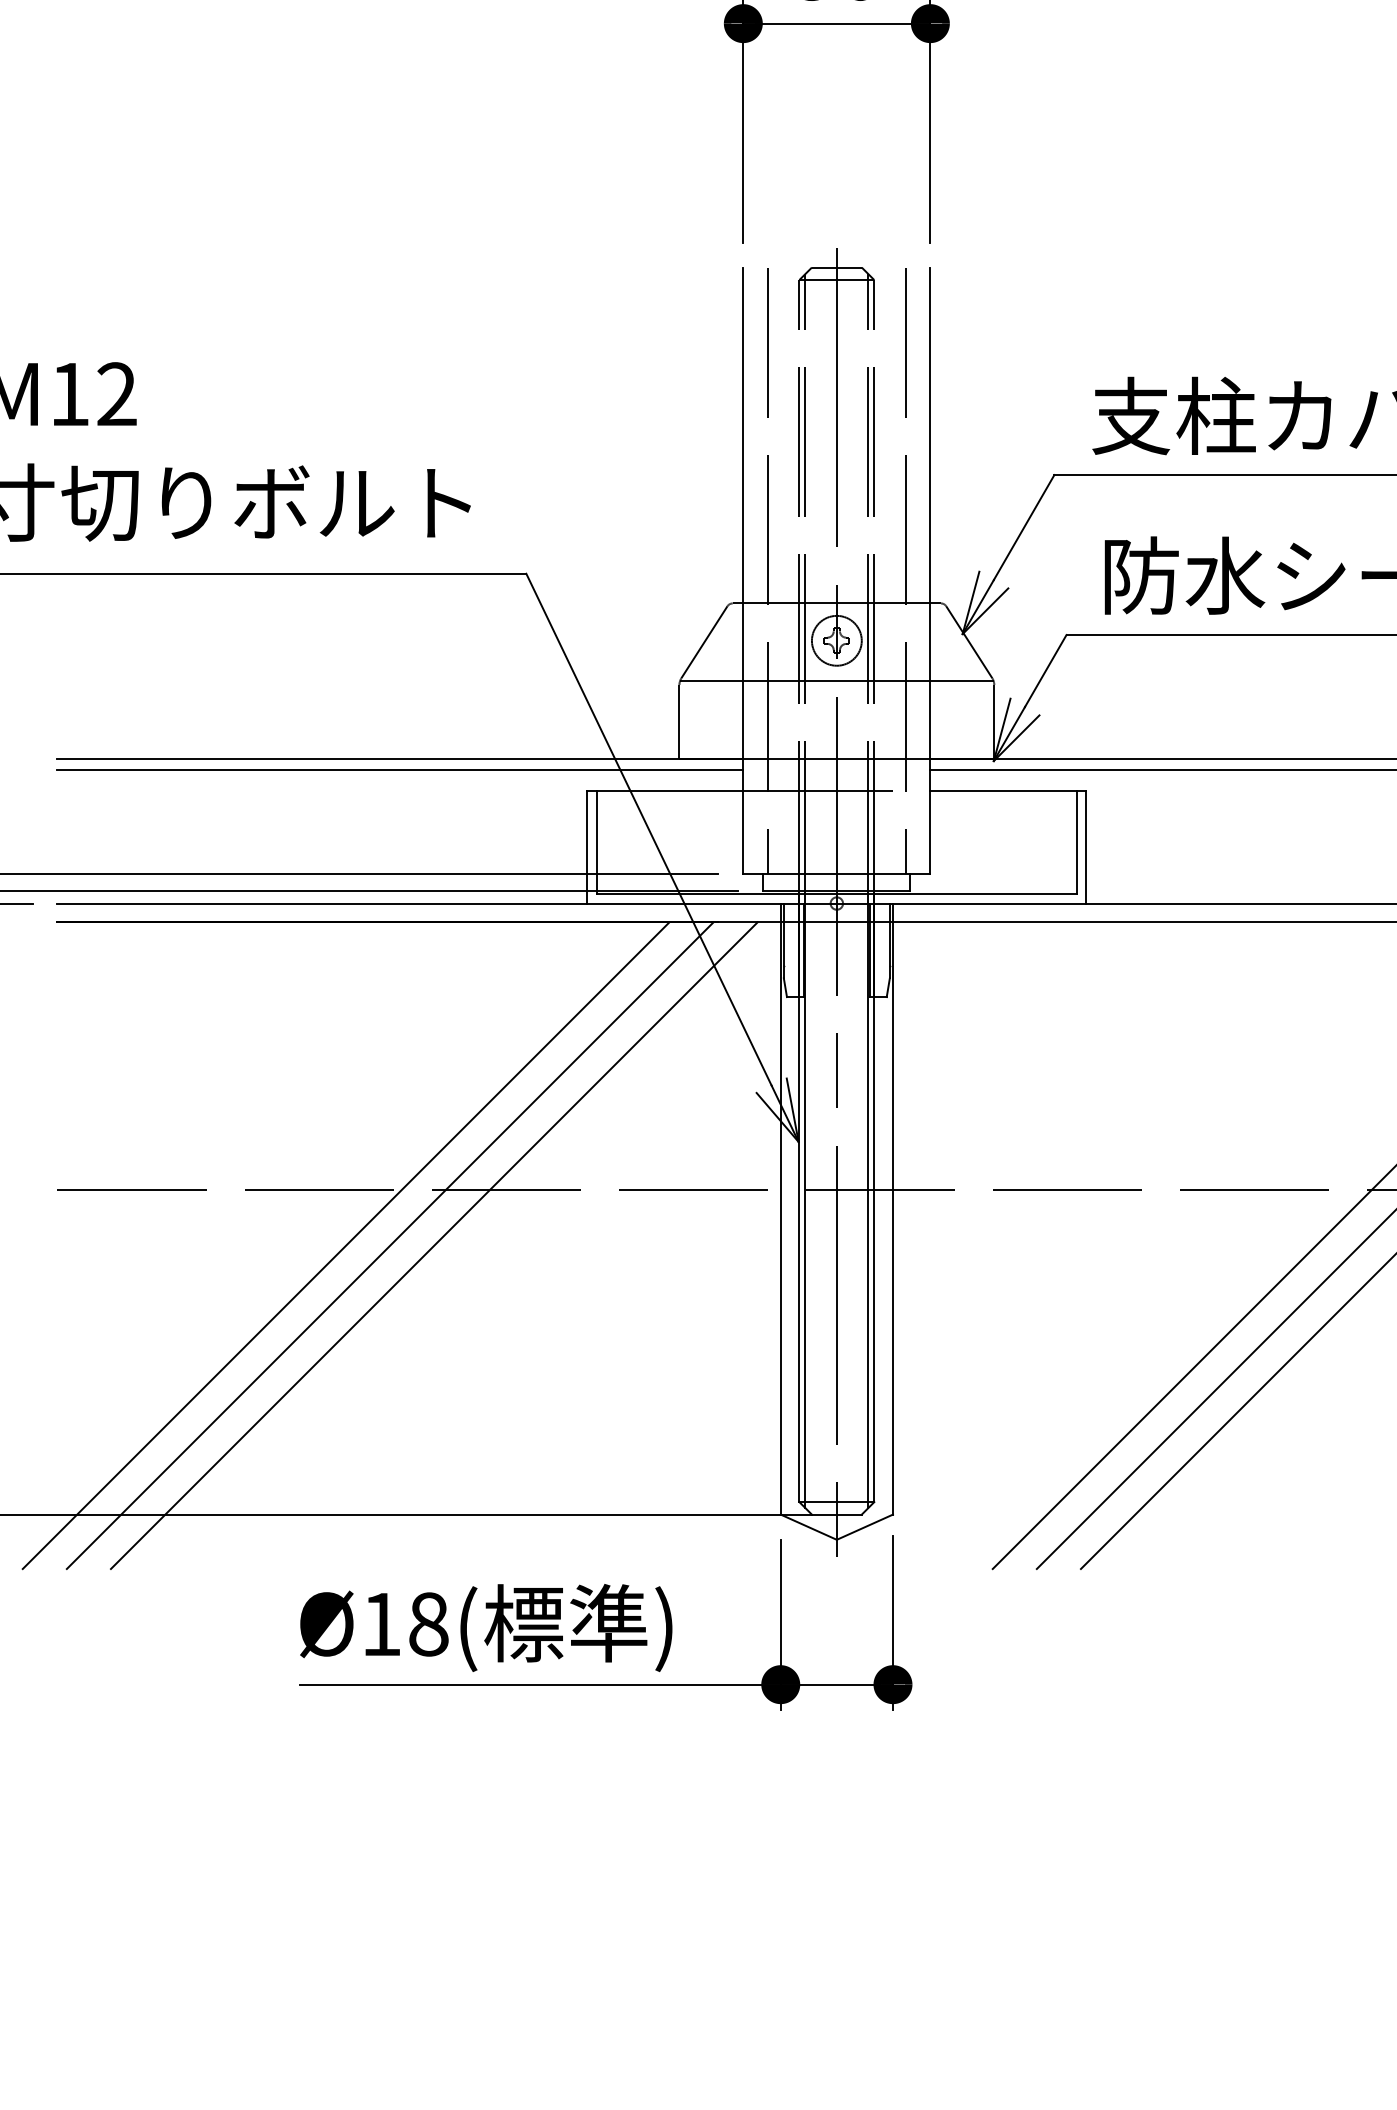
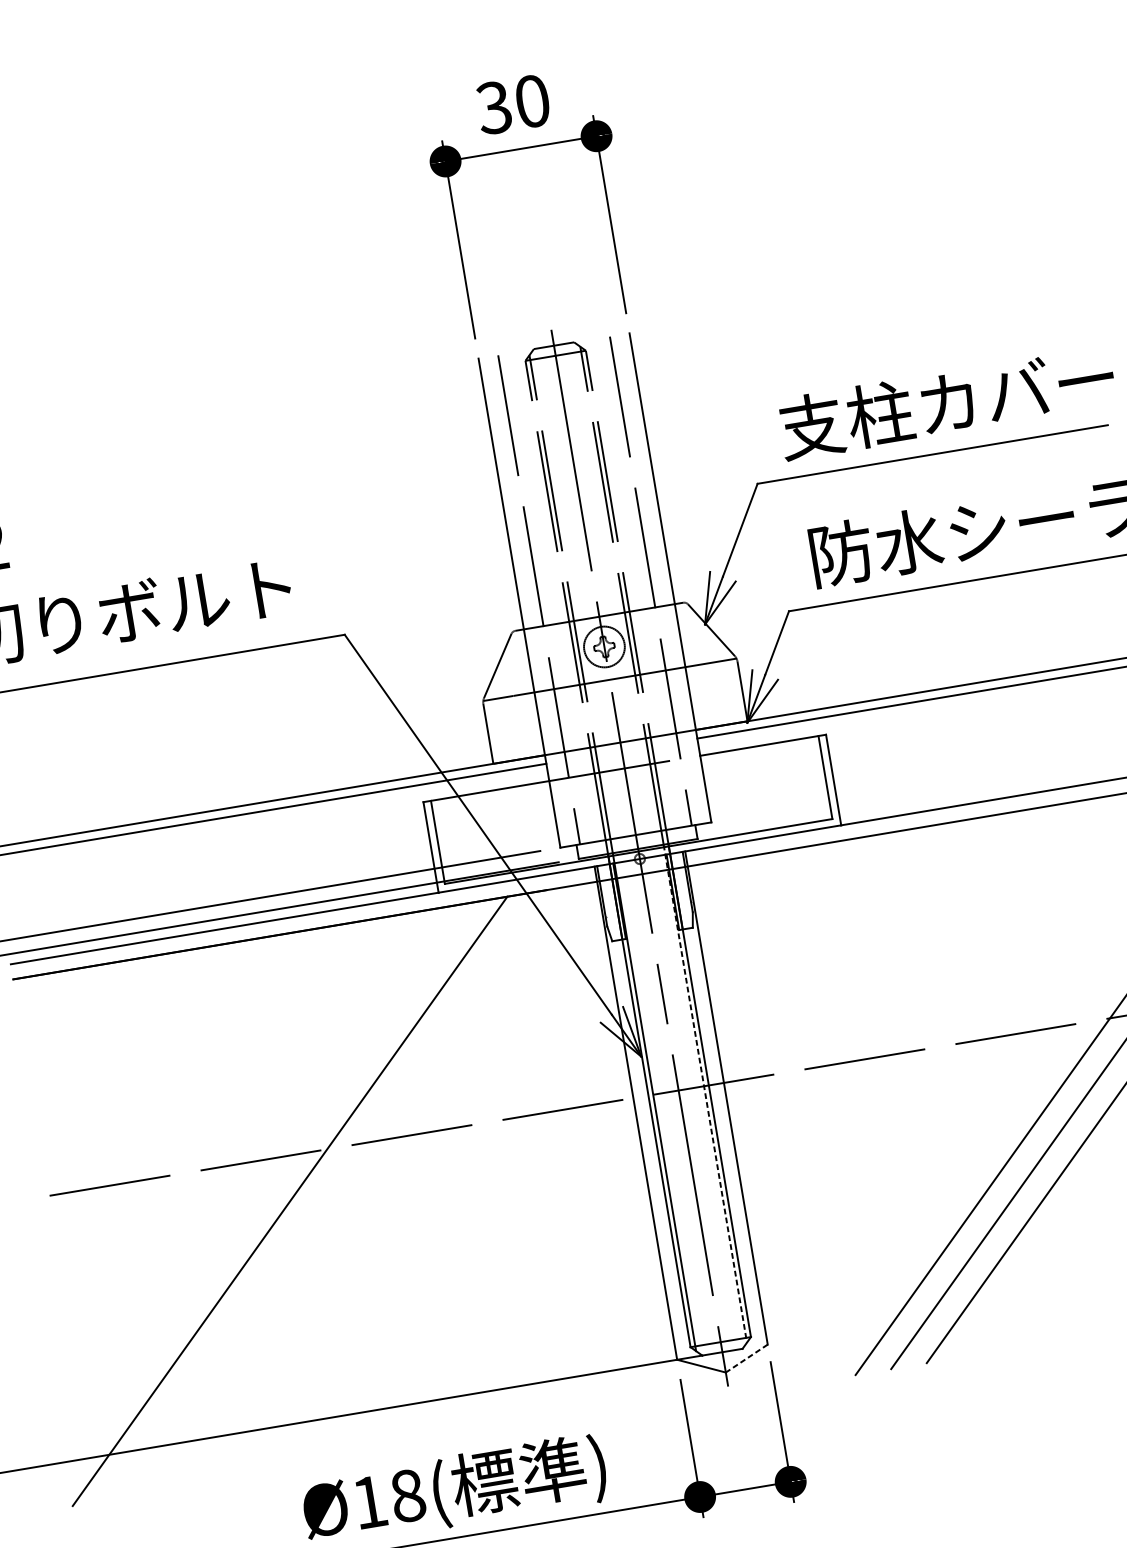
line: (868, 1200) -> (705, 1094), solid -> dashed
line: (389, 1245) -> (325, 1195), removed
line: (433, 1245) -> (360, 1189), removed
line: (864, 1527) -> (746, 1358), solid -> dashed

